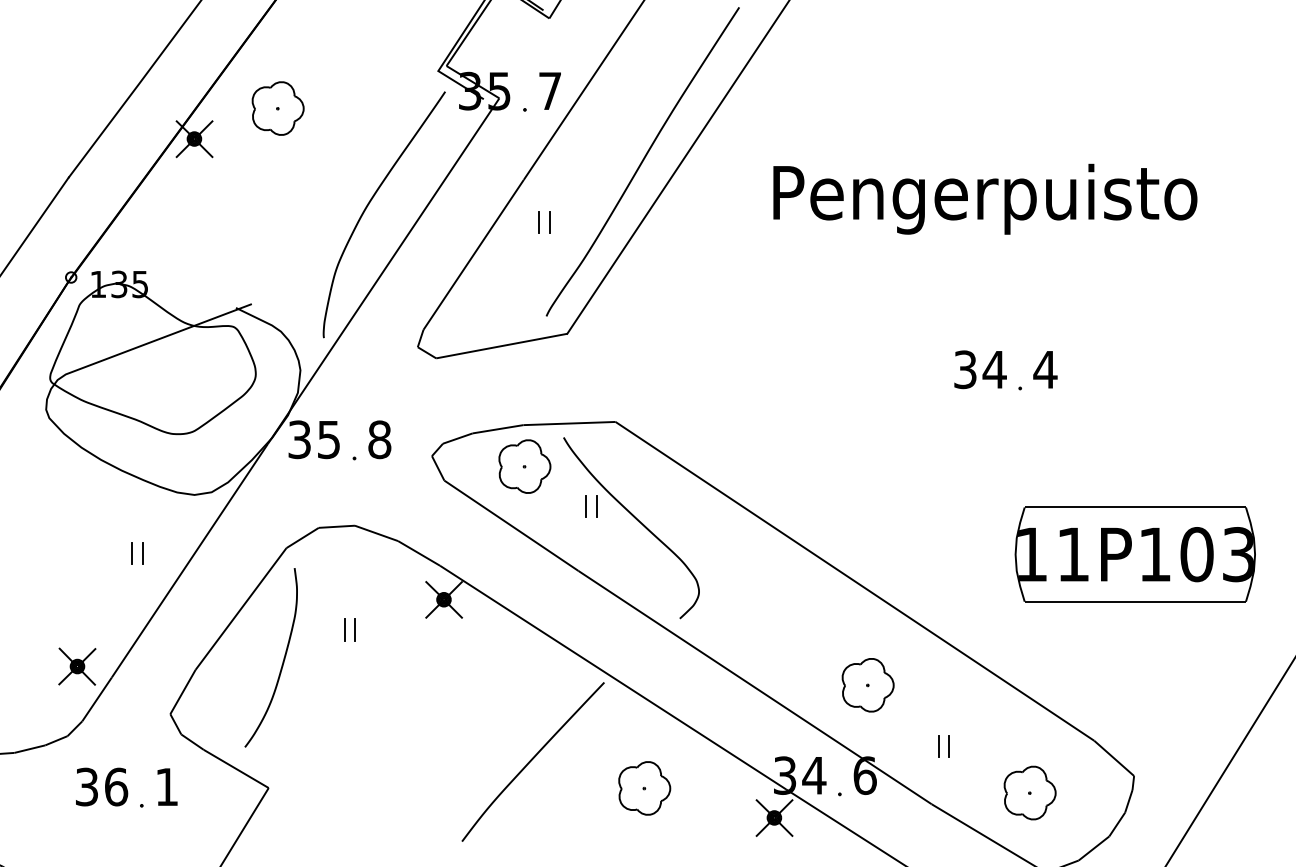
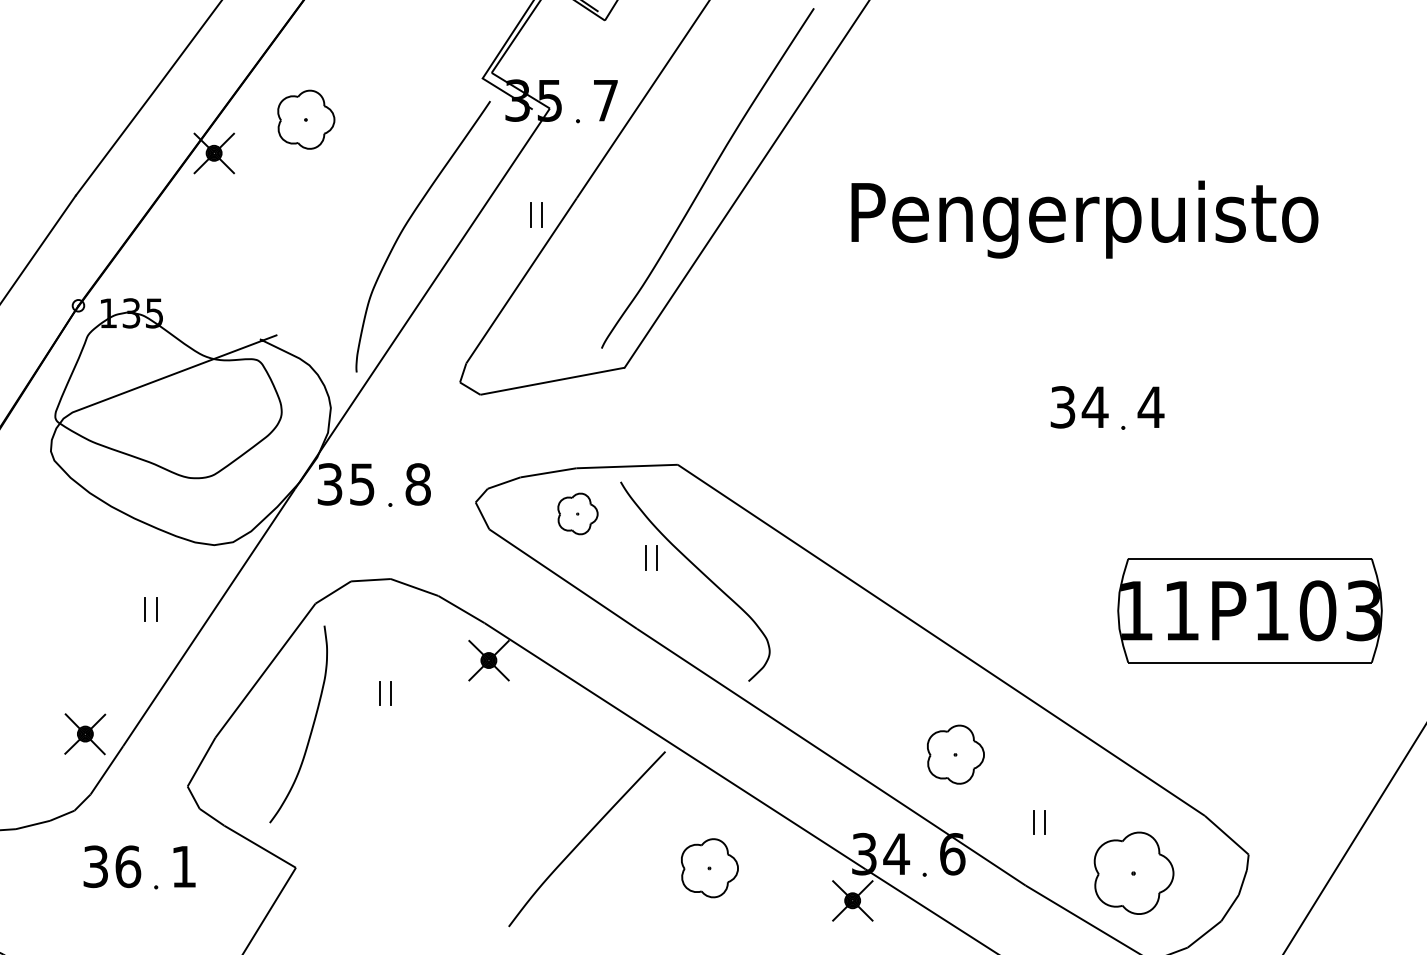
part: (544, 221) -> (536, 214), moved
part: (524, 466) -> (577, 513), size x0.7
part: (1030, 793) -> (1134, 873), size x1.4

